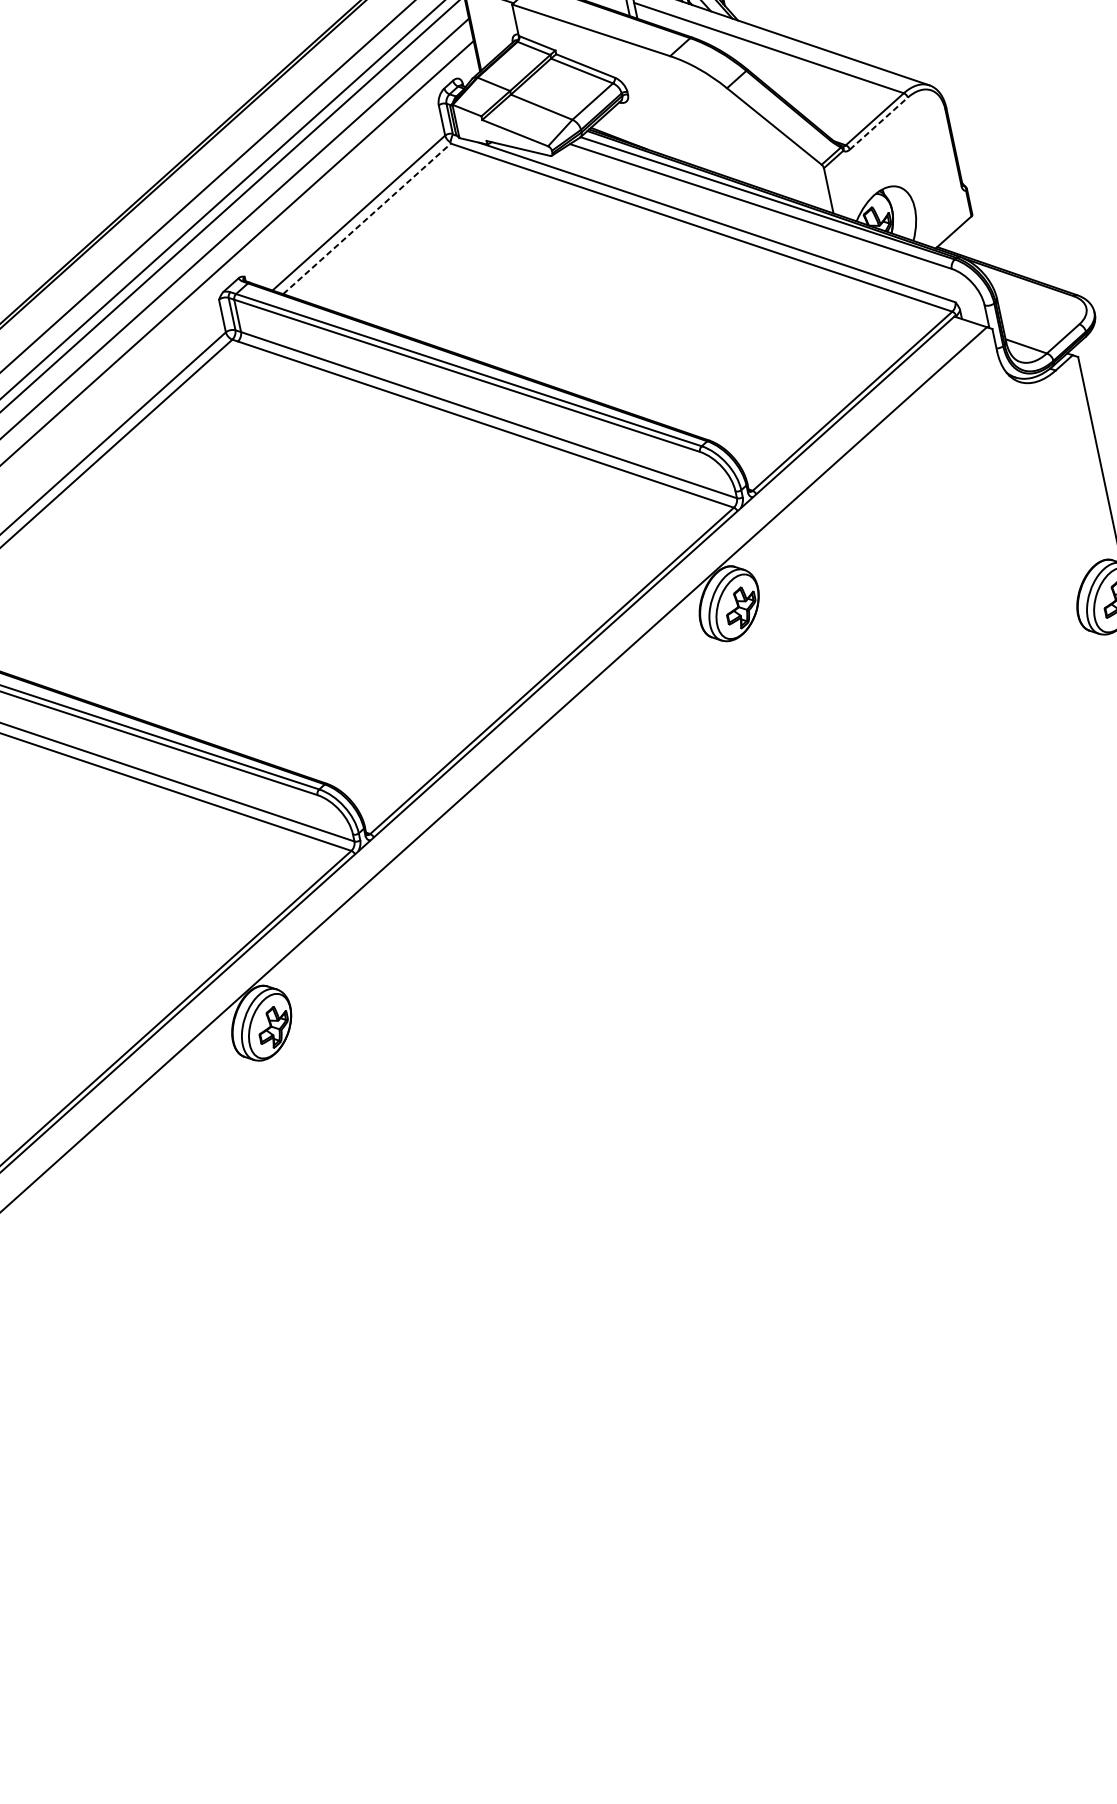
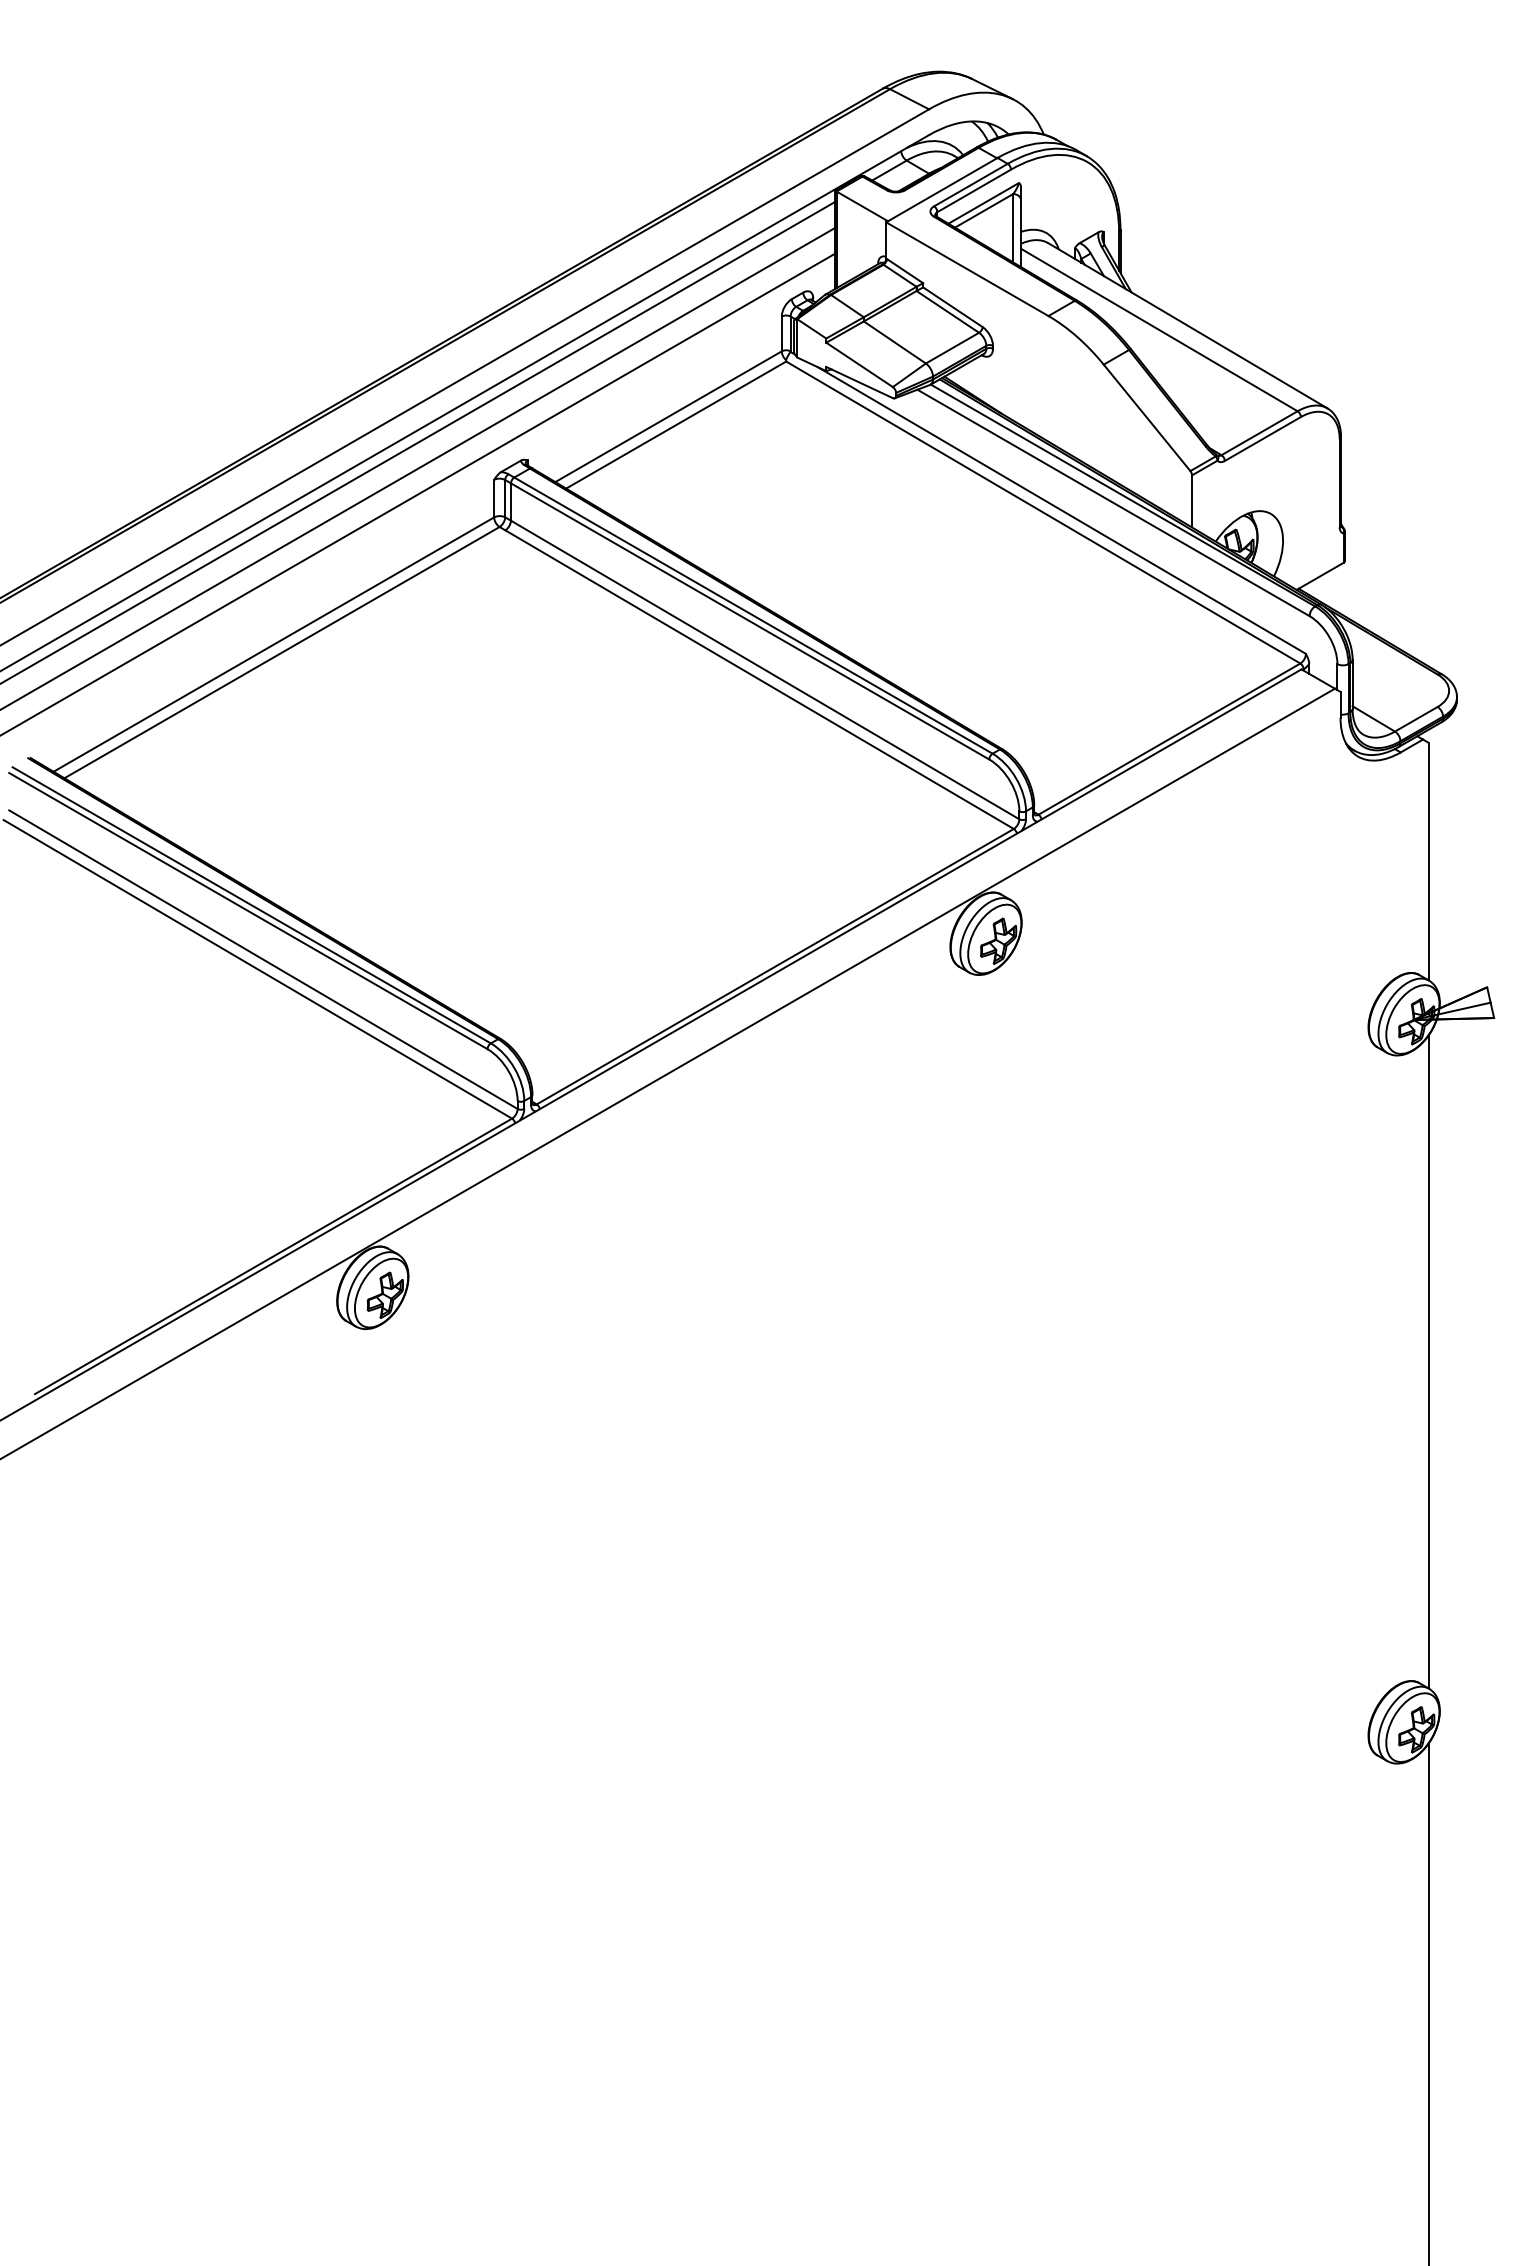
line: (878, 124) -> (1262, 439), dashed -> solid
line: (367, 218) -> (676, 424), dashed -> solid

